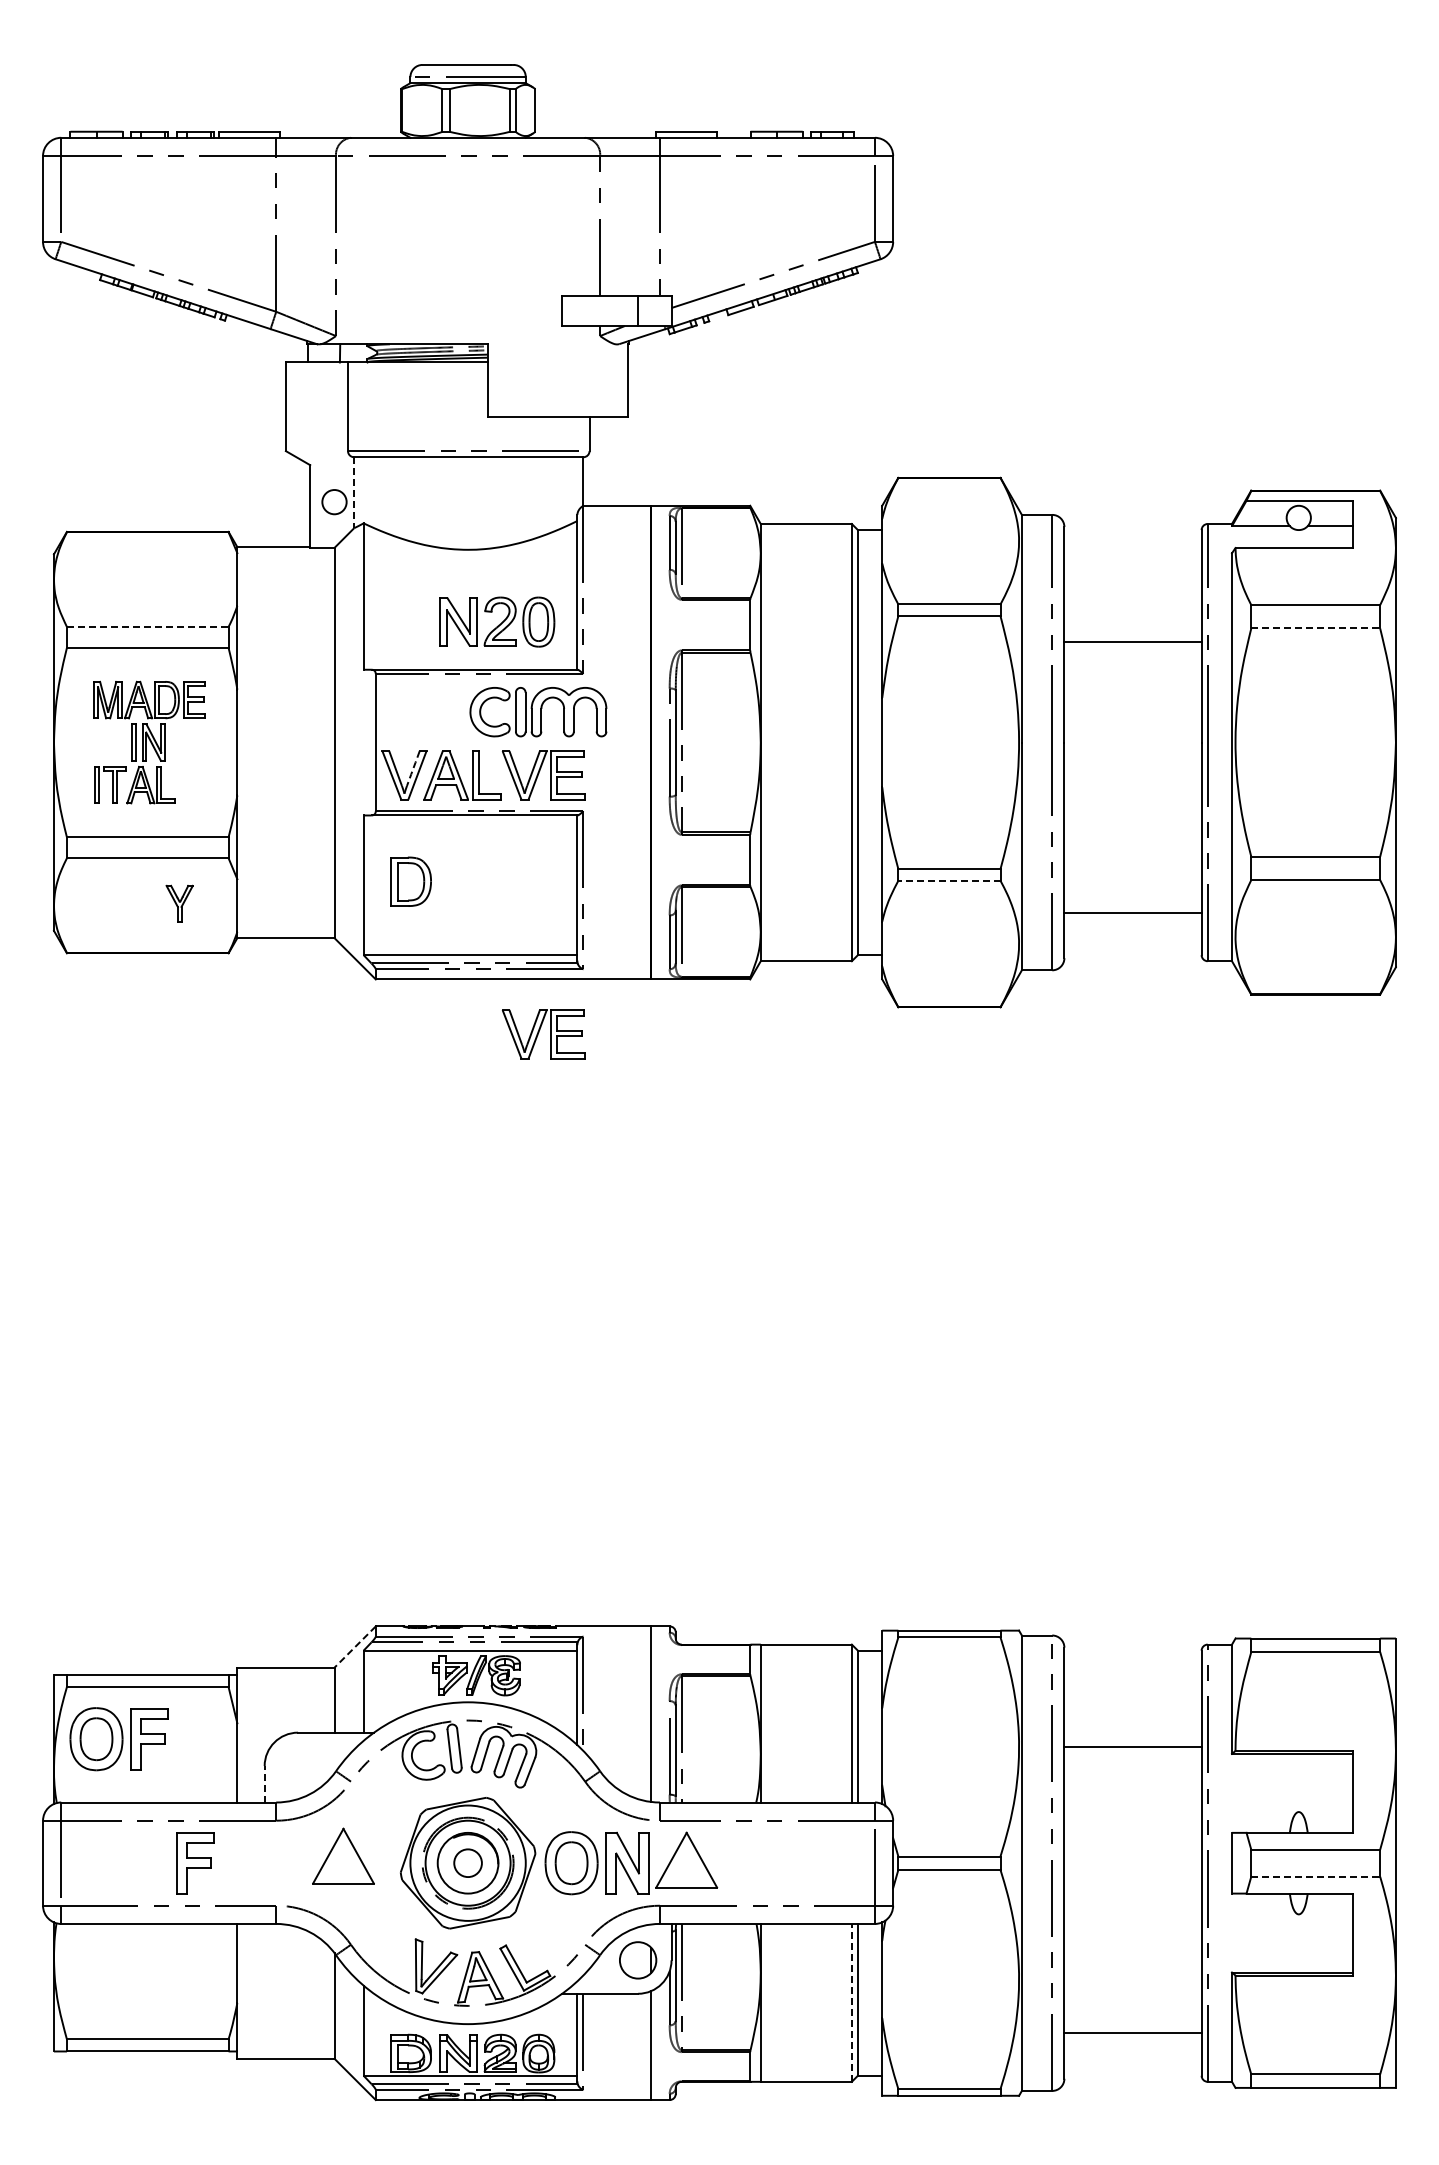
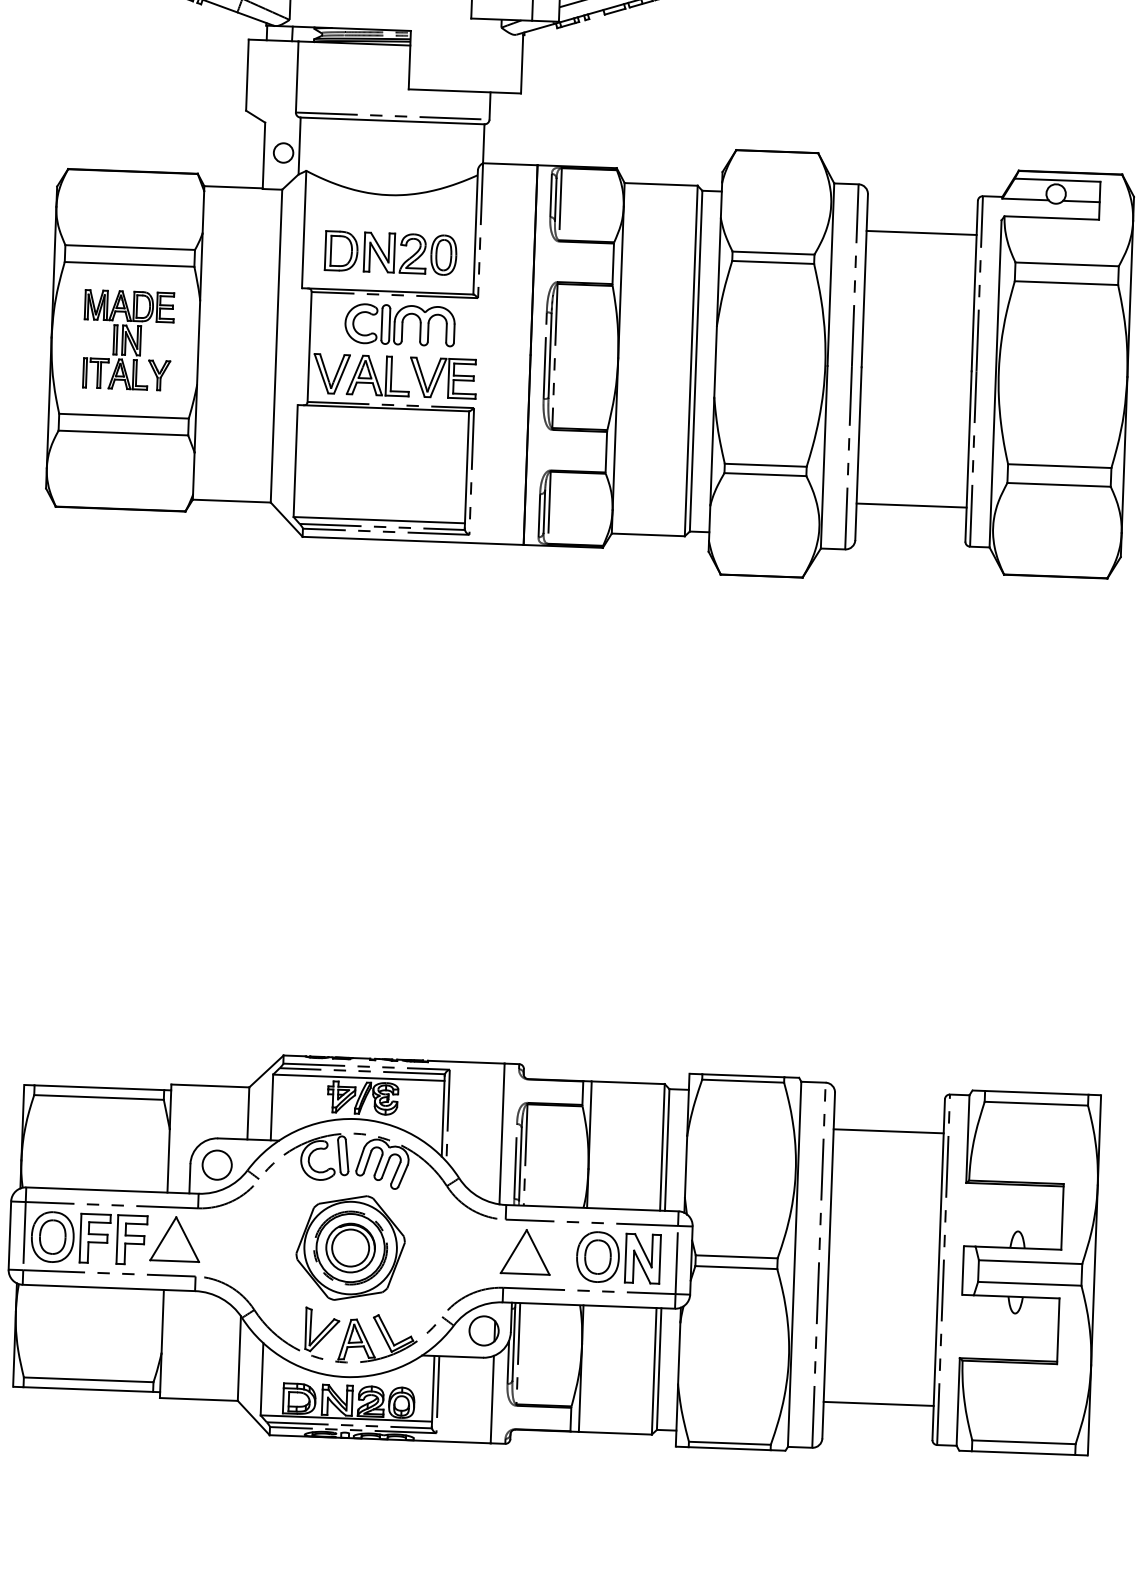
line: (354, 493) -> (299, 146), dashed -> solid
line: (147, 626) -> (130, 247), dashed -> solid
line: (1316, 628) -> (1067, 283), dashed -> solid
line: (1132, 641) -> (921, 232), moved
part: (538, 712) -> (400, 325), moved
line: (413, 768) -> (339, 368), dashed -> solid
line: (948, 880) -> (764, 474), dashed -> solid
part: (410, 881) -> (340, 250), moved
part: (179, 903) -> (159, 375), moved
part: (543, 1034) -> (435, 585), removed
line: (354, 1647) -> (265, 1071), dashed -> solid
part: (118, 1739) -> (70, 1238), moved
line: (1132, 1747) -> (888, 1131), moved
circle: (298, 1766) -> (217, 1165), added
line: (264, 1783) -> (189, 1178), dashed -> solid
part: (343, 1855) -> (175, 1238), moved
circle: (468, 1863) -> (350, 1248), size x1.67
part: (596, 1863) -> (617, 1258), moved
line: (1316, 1876) -> (1030, 1283), dashed -> solid
line: (851, 2002) -> (653, 1370), dashed -> solid

